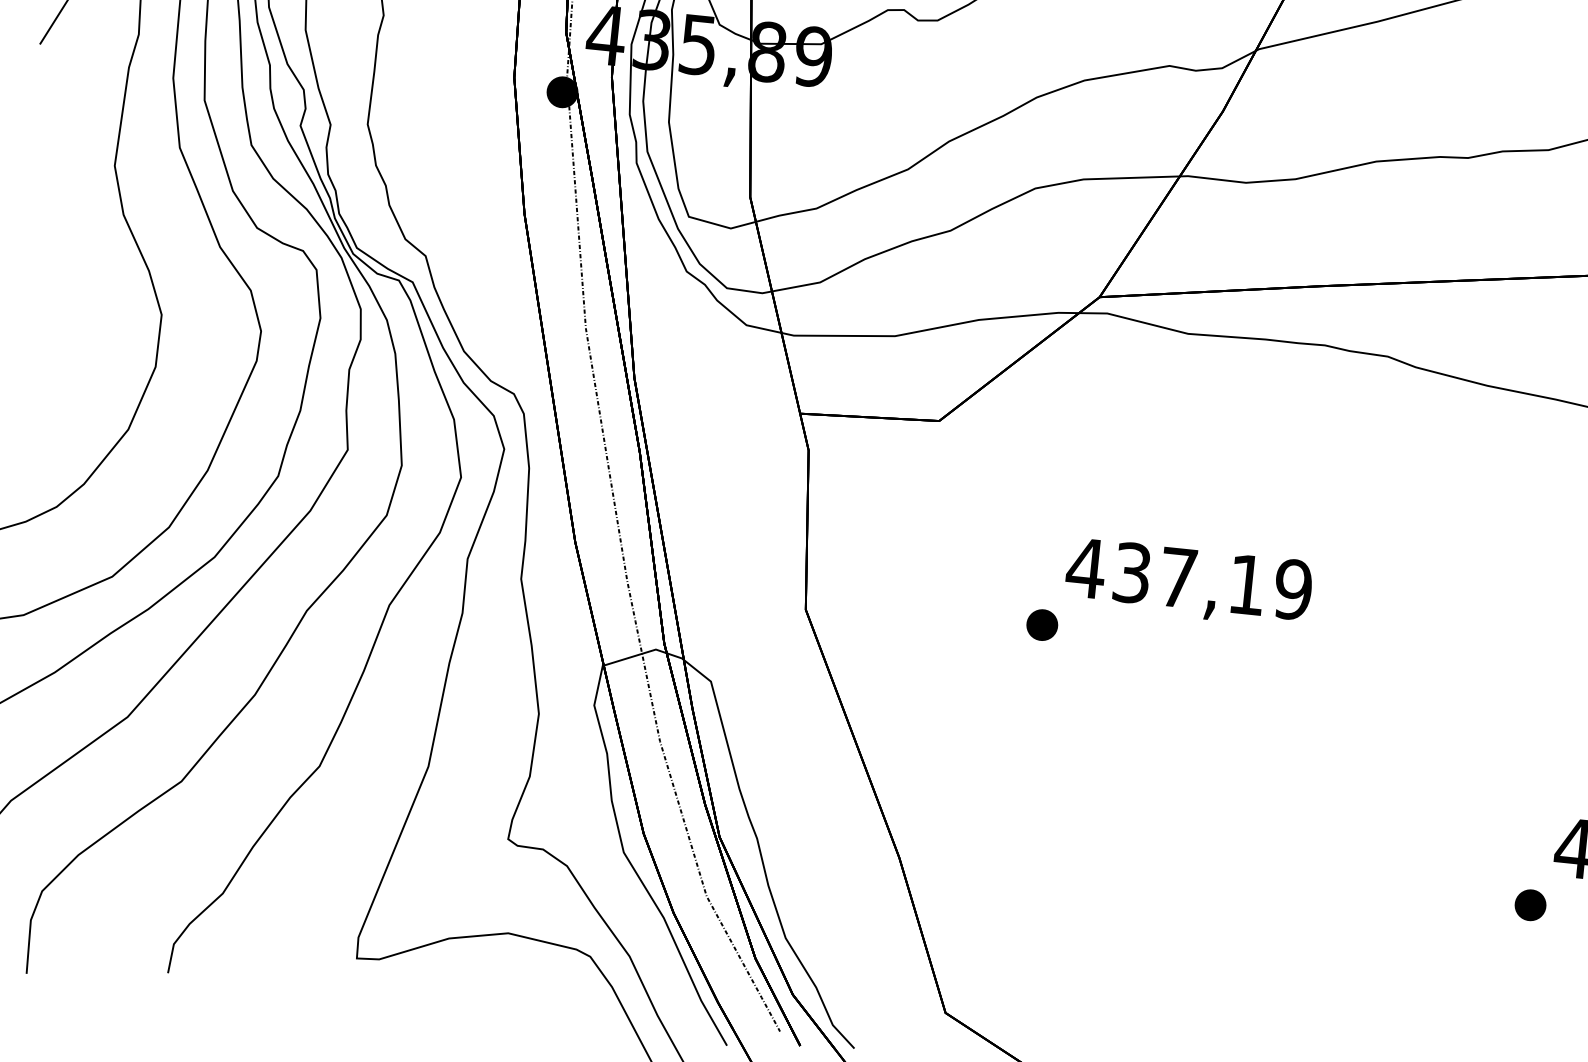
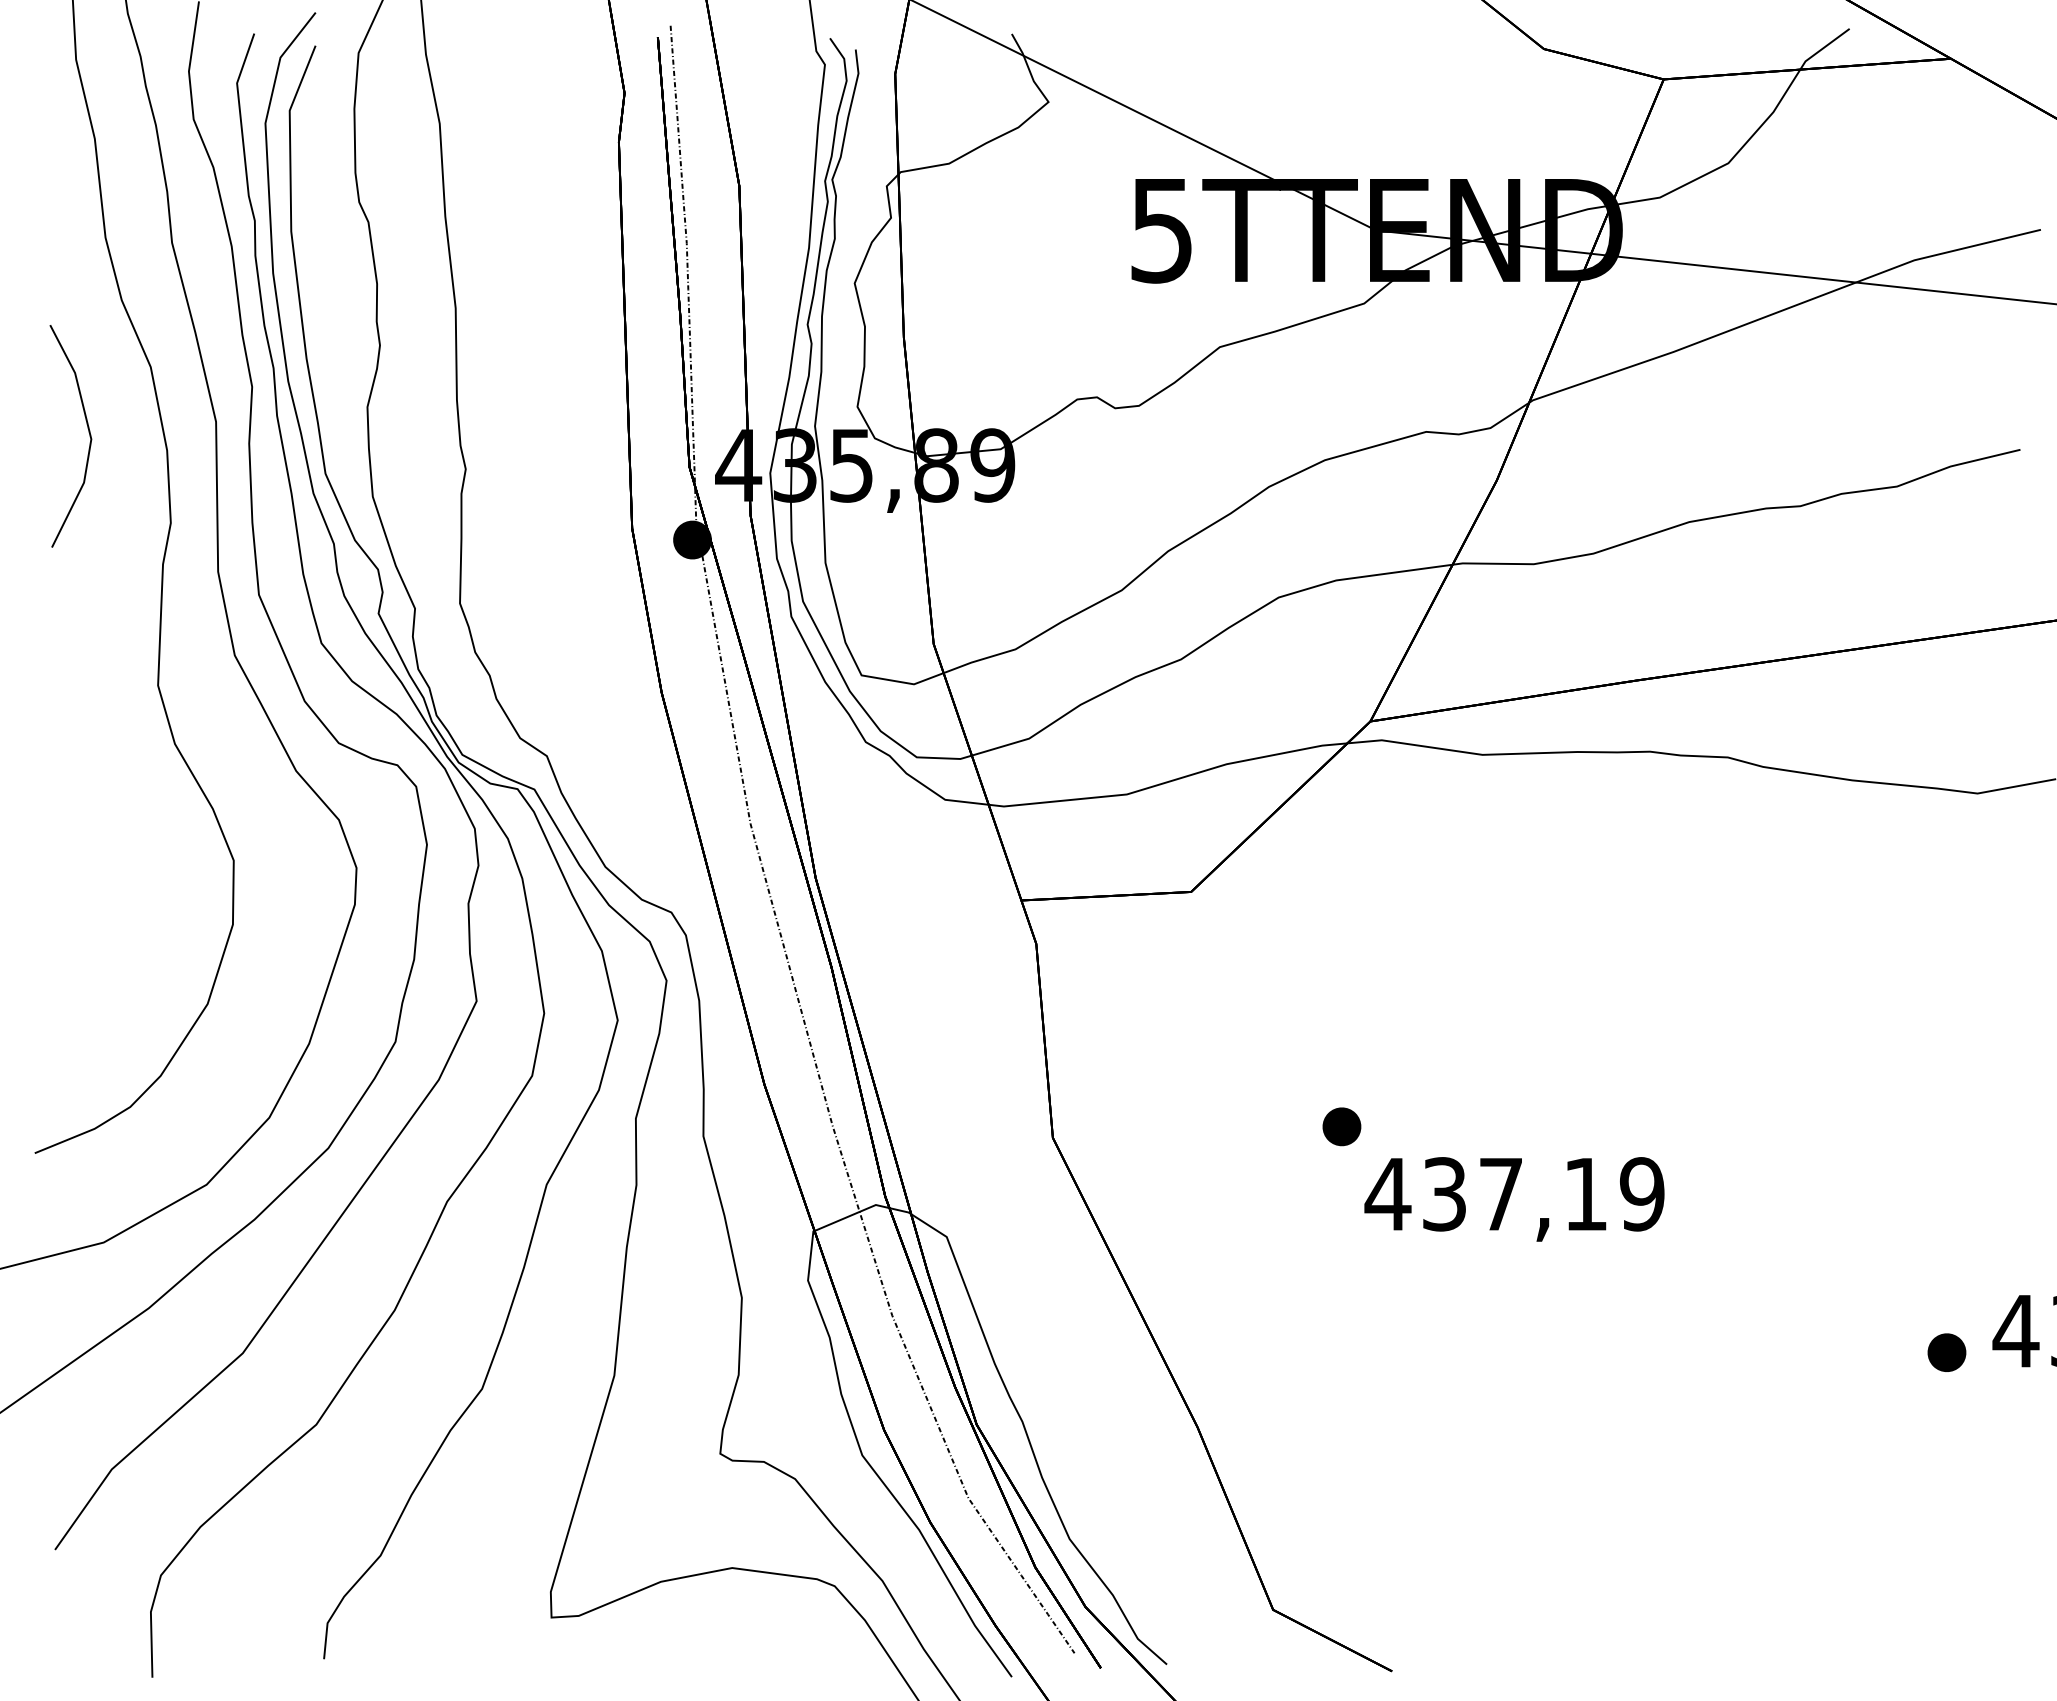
text: (1188, 583) -> (1514, 1199), moved
part: (1530, 905) -> (1946, 1352), moved

